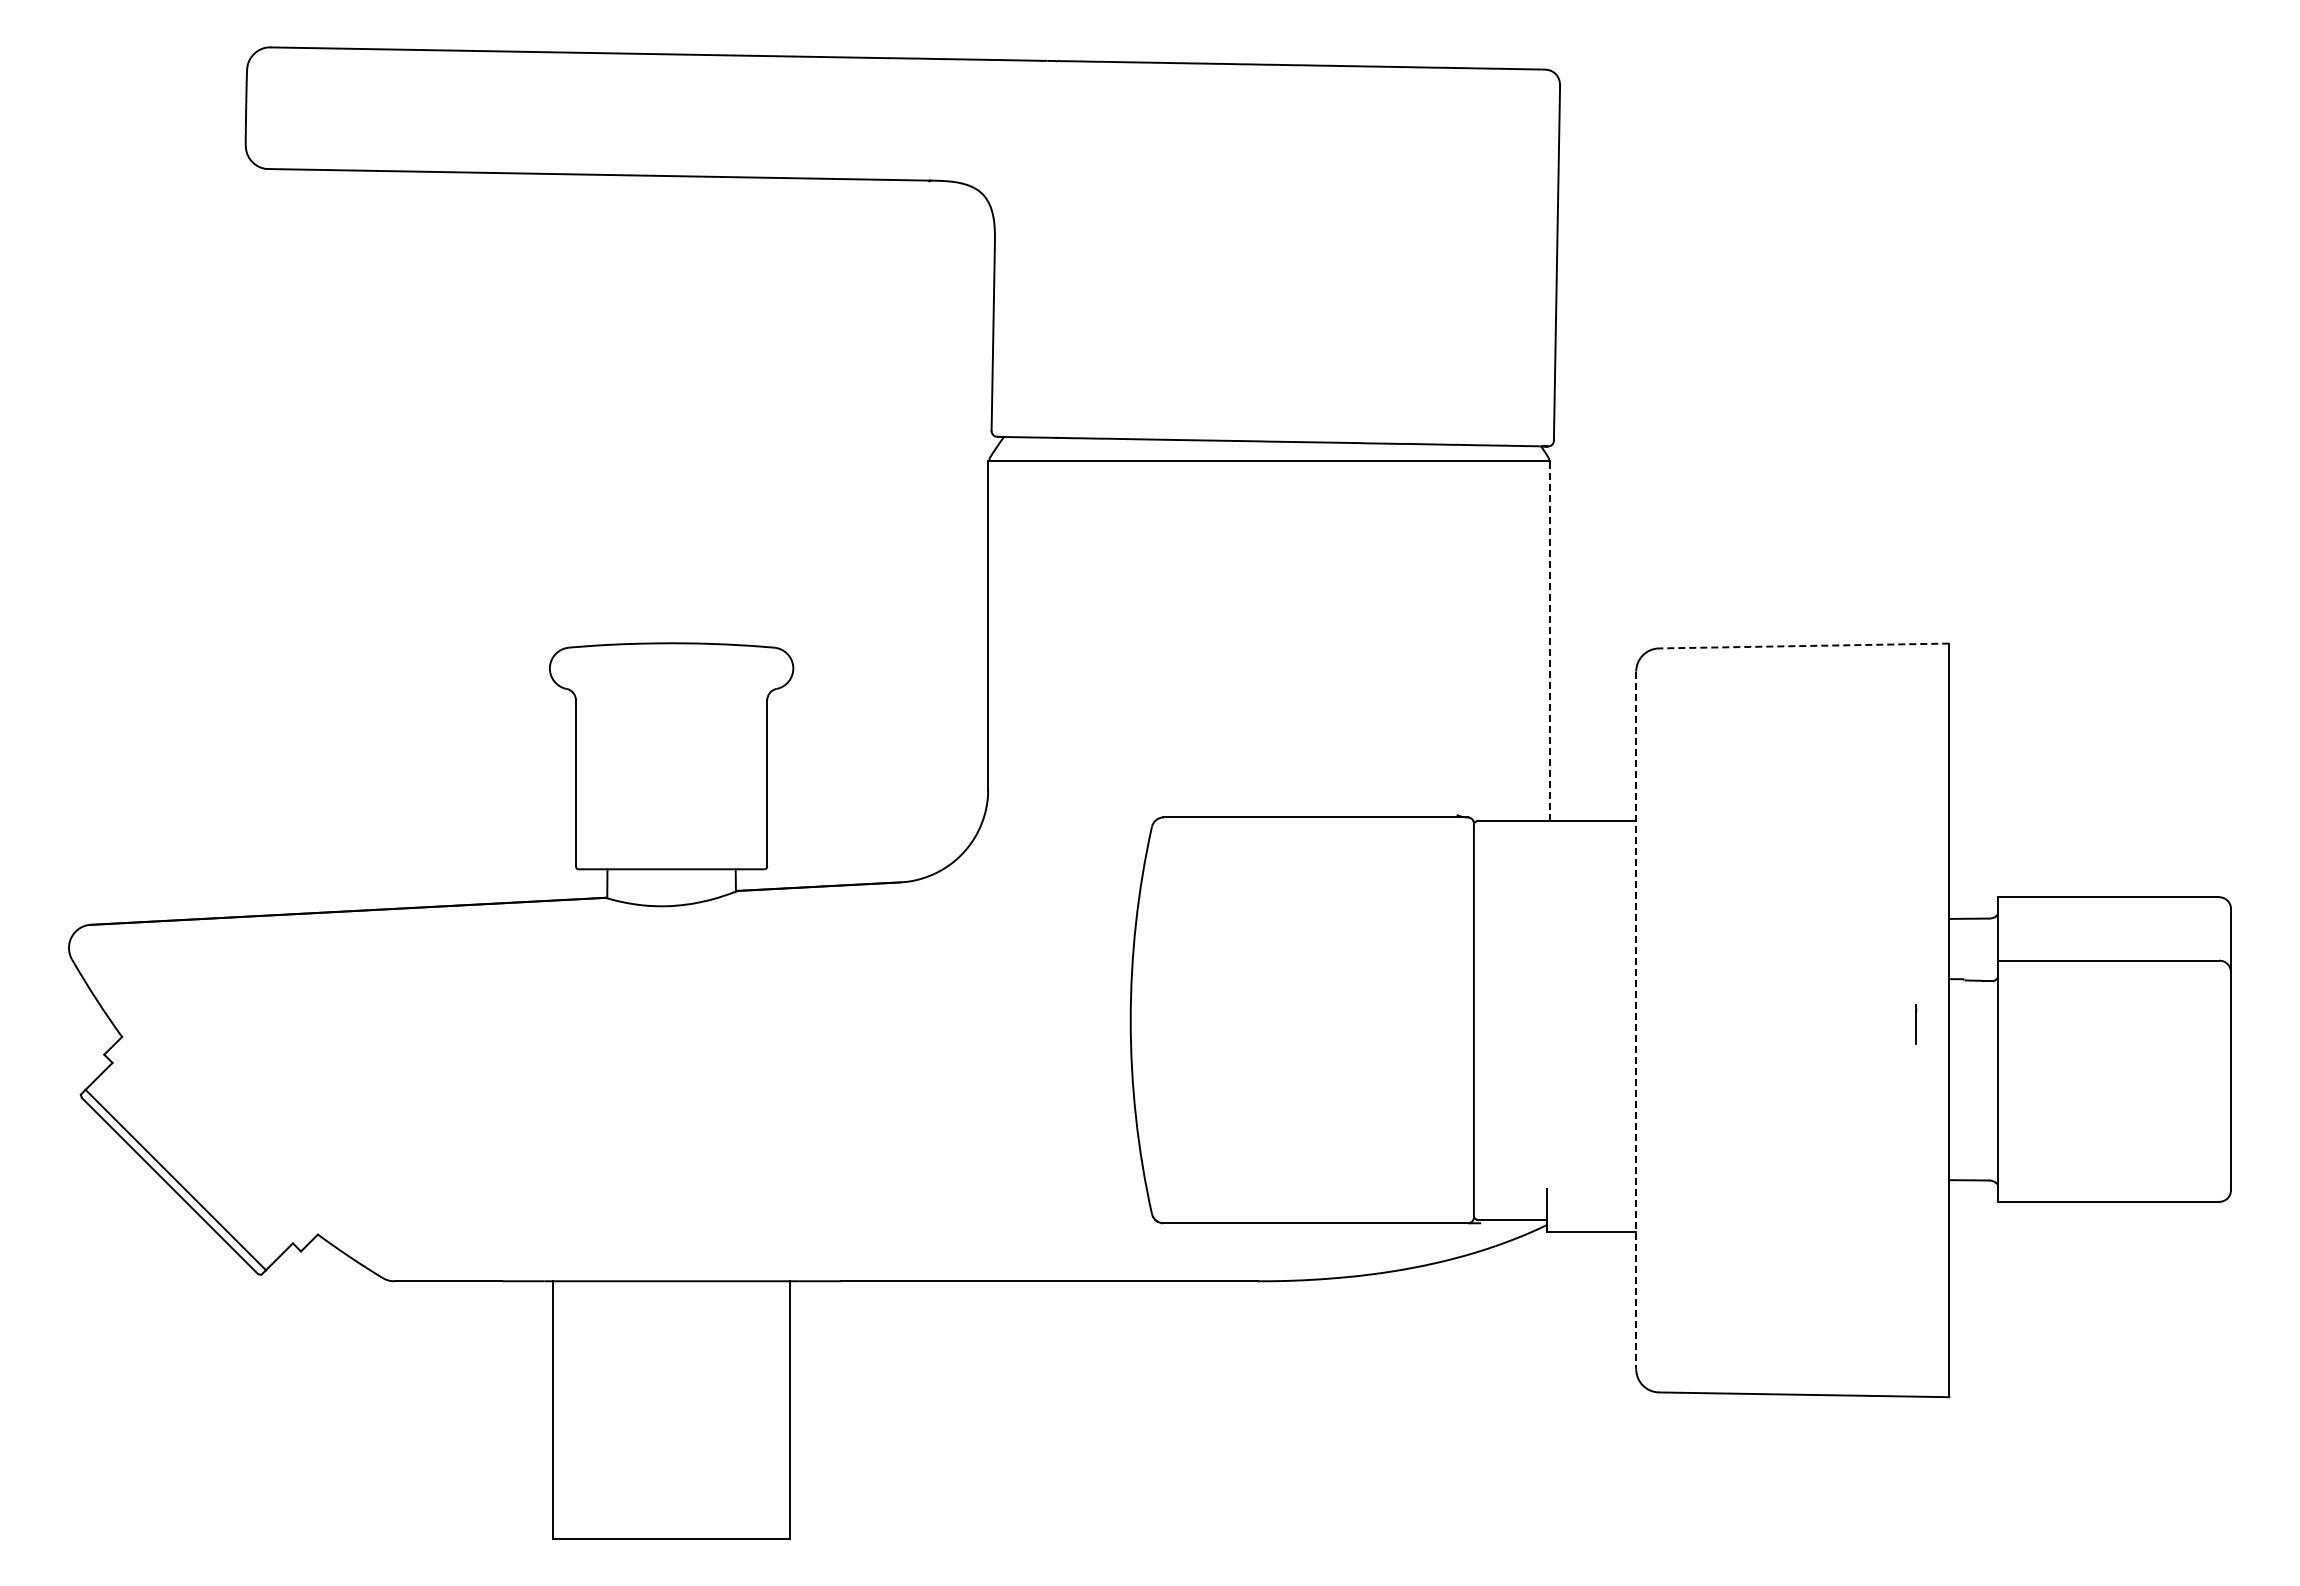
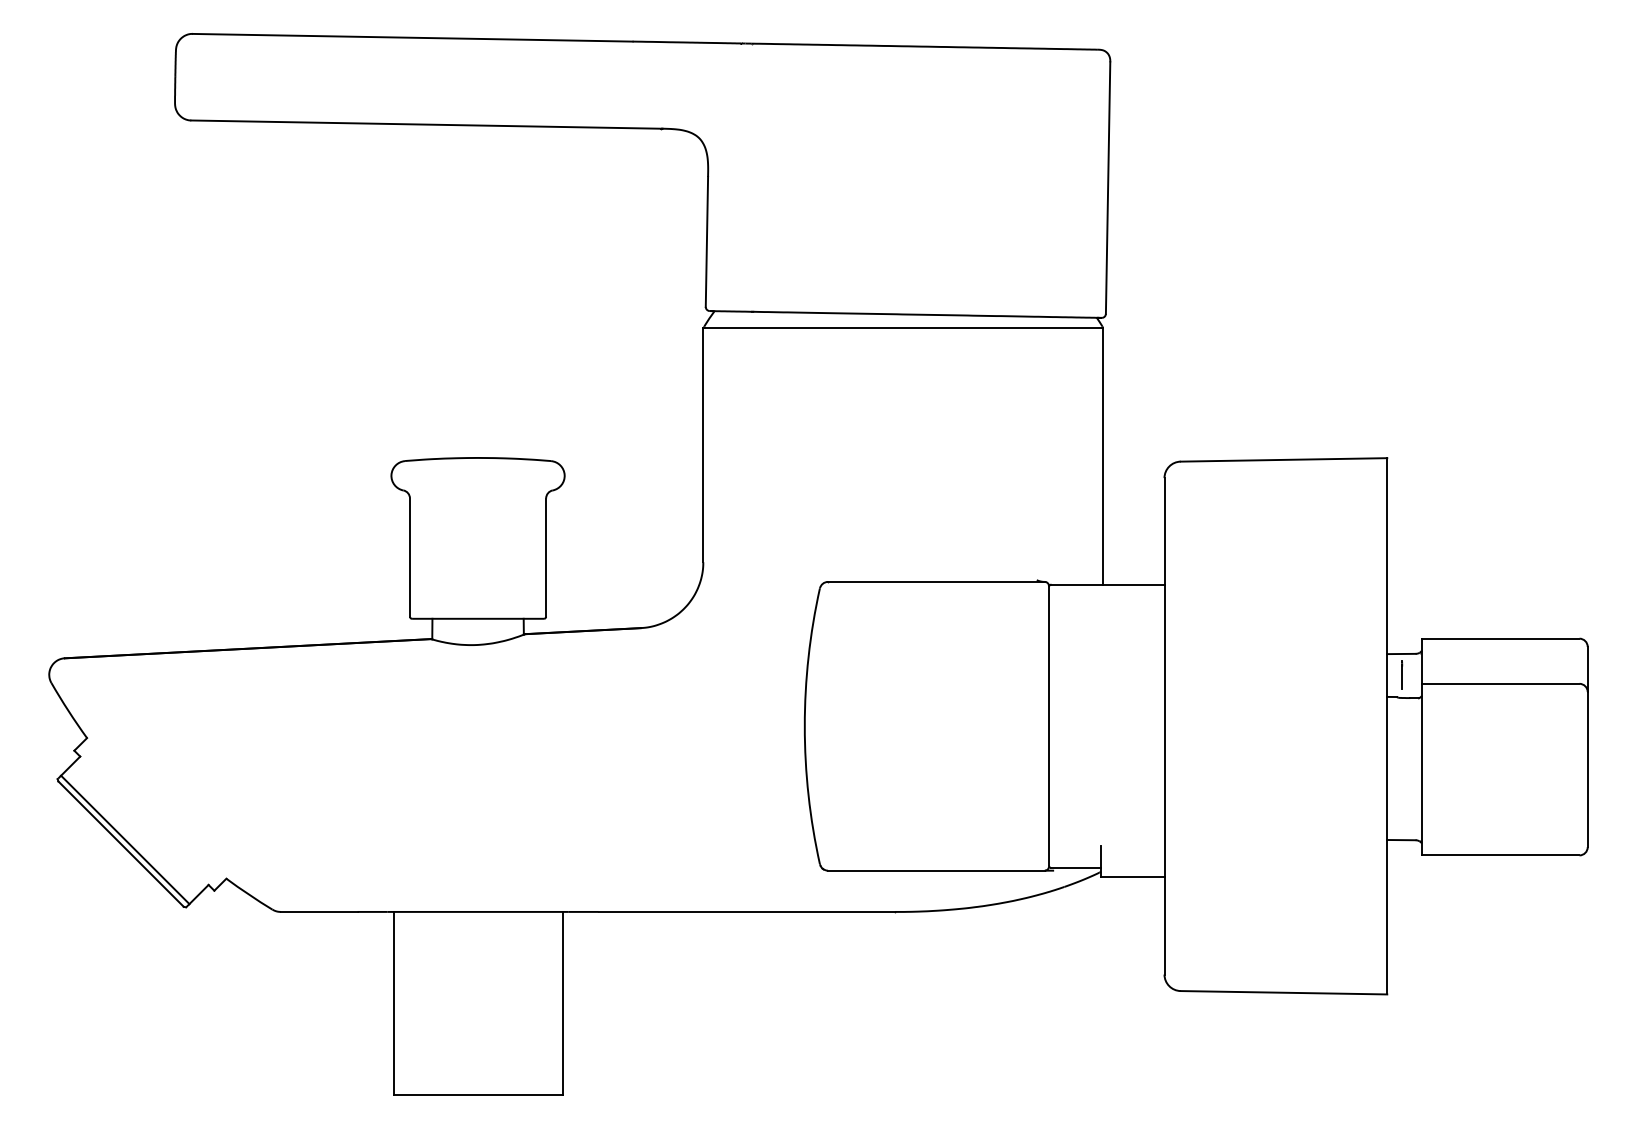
line: (1550, 640) -> (1103, 455), dashed -> solid
line: (1803, 646) -> (1283, 460), dashed -> solid
line: (1636, 1020) -> (1164, 726), dashed -> solid
line: (1916, 1024) -> (1402, 675), moved

